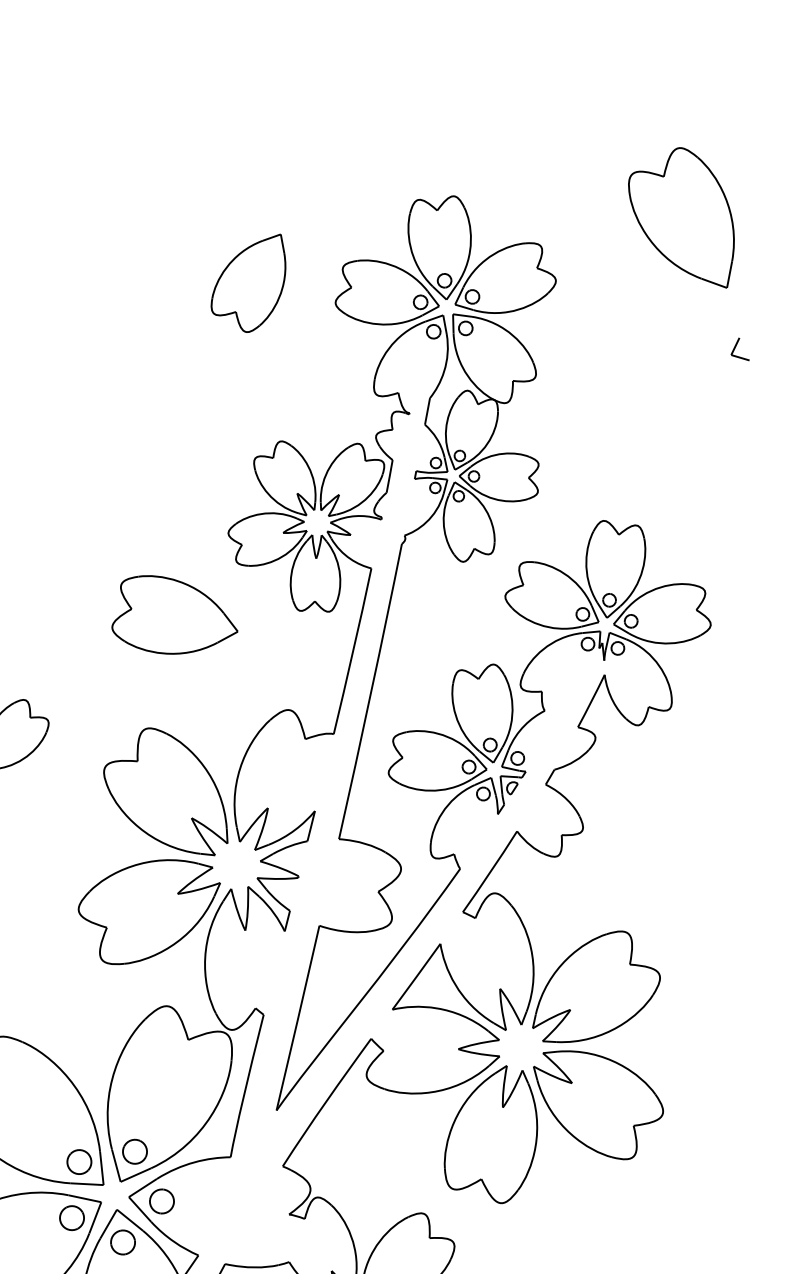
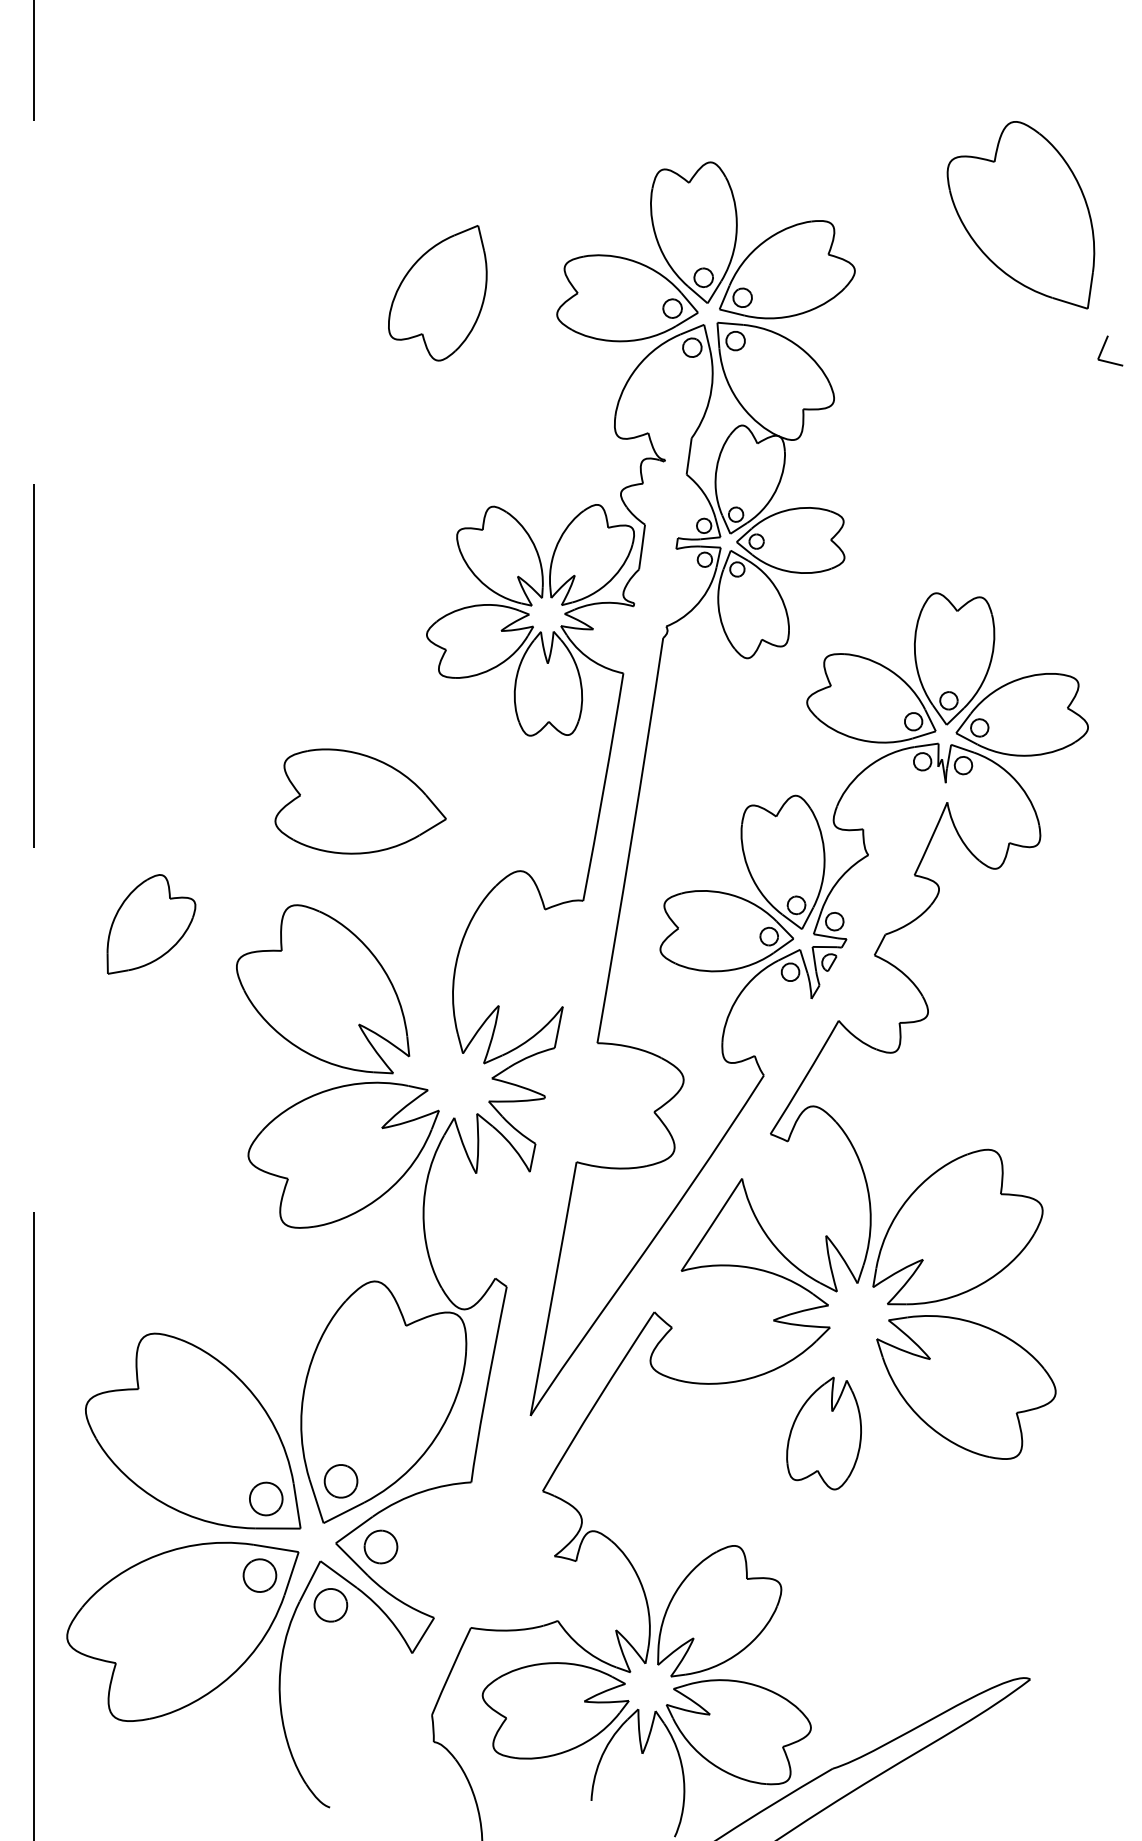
part: (680, 217) -> (1020, 215), moved
part: (175, 615) -> (360, 801), moved
part: (166, 791) -> (323, 989), moved
part: (491, 1133) -> (823, 1433), size x0.6

